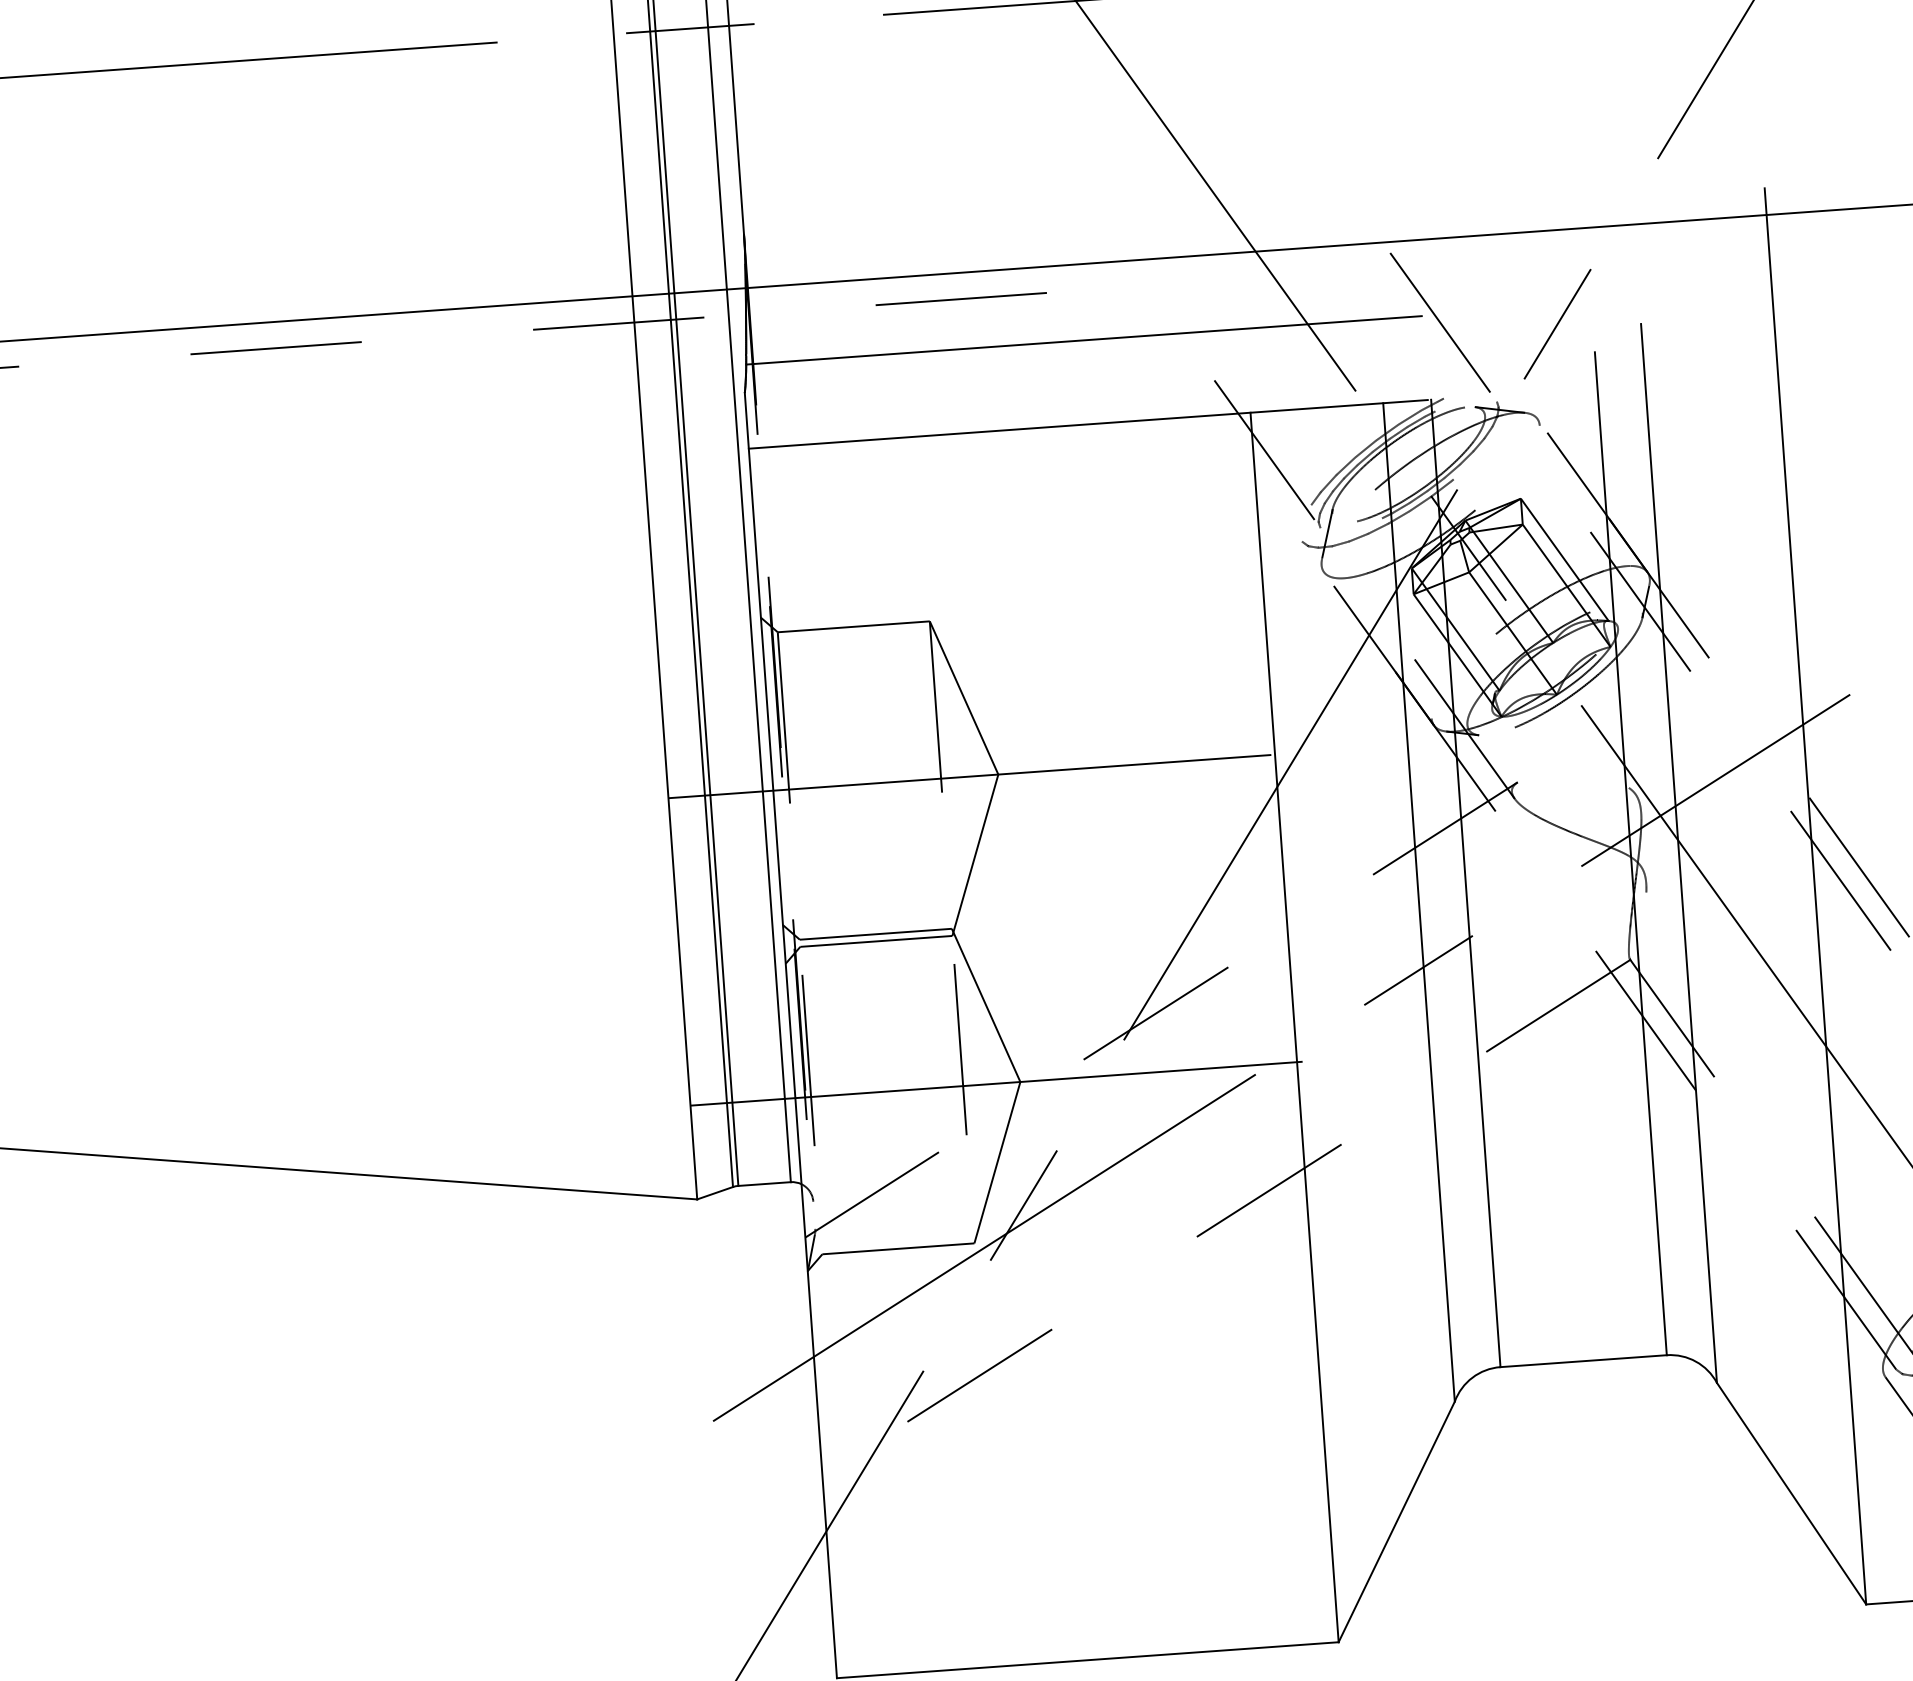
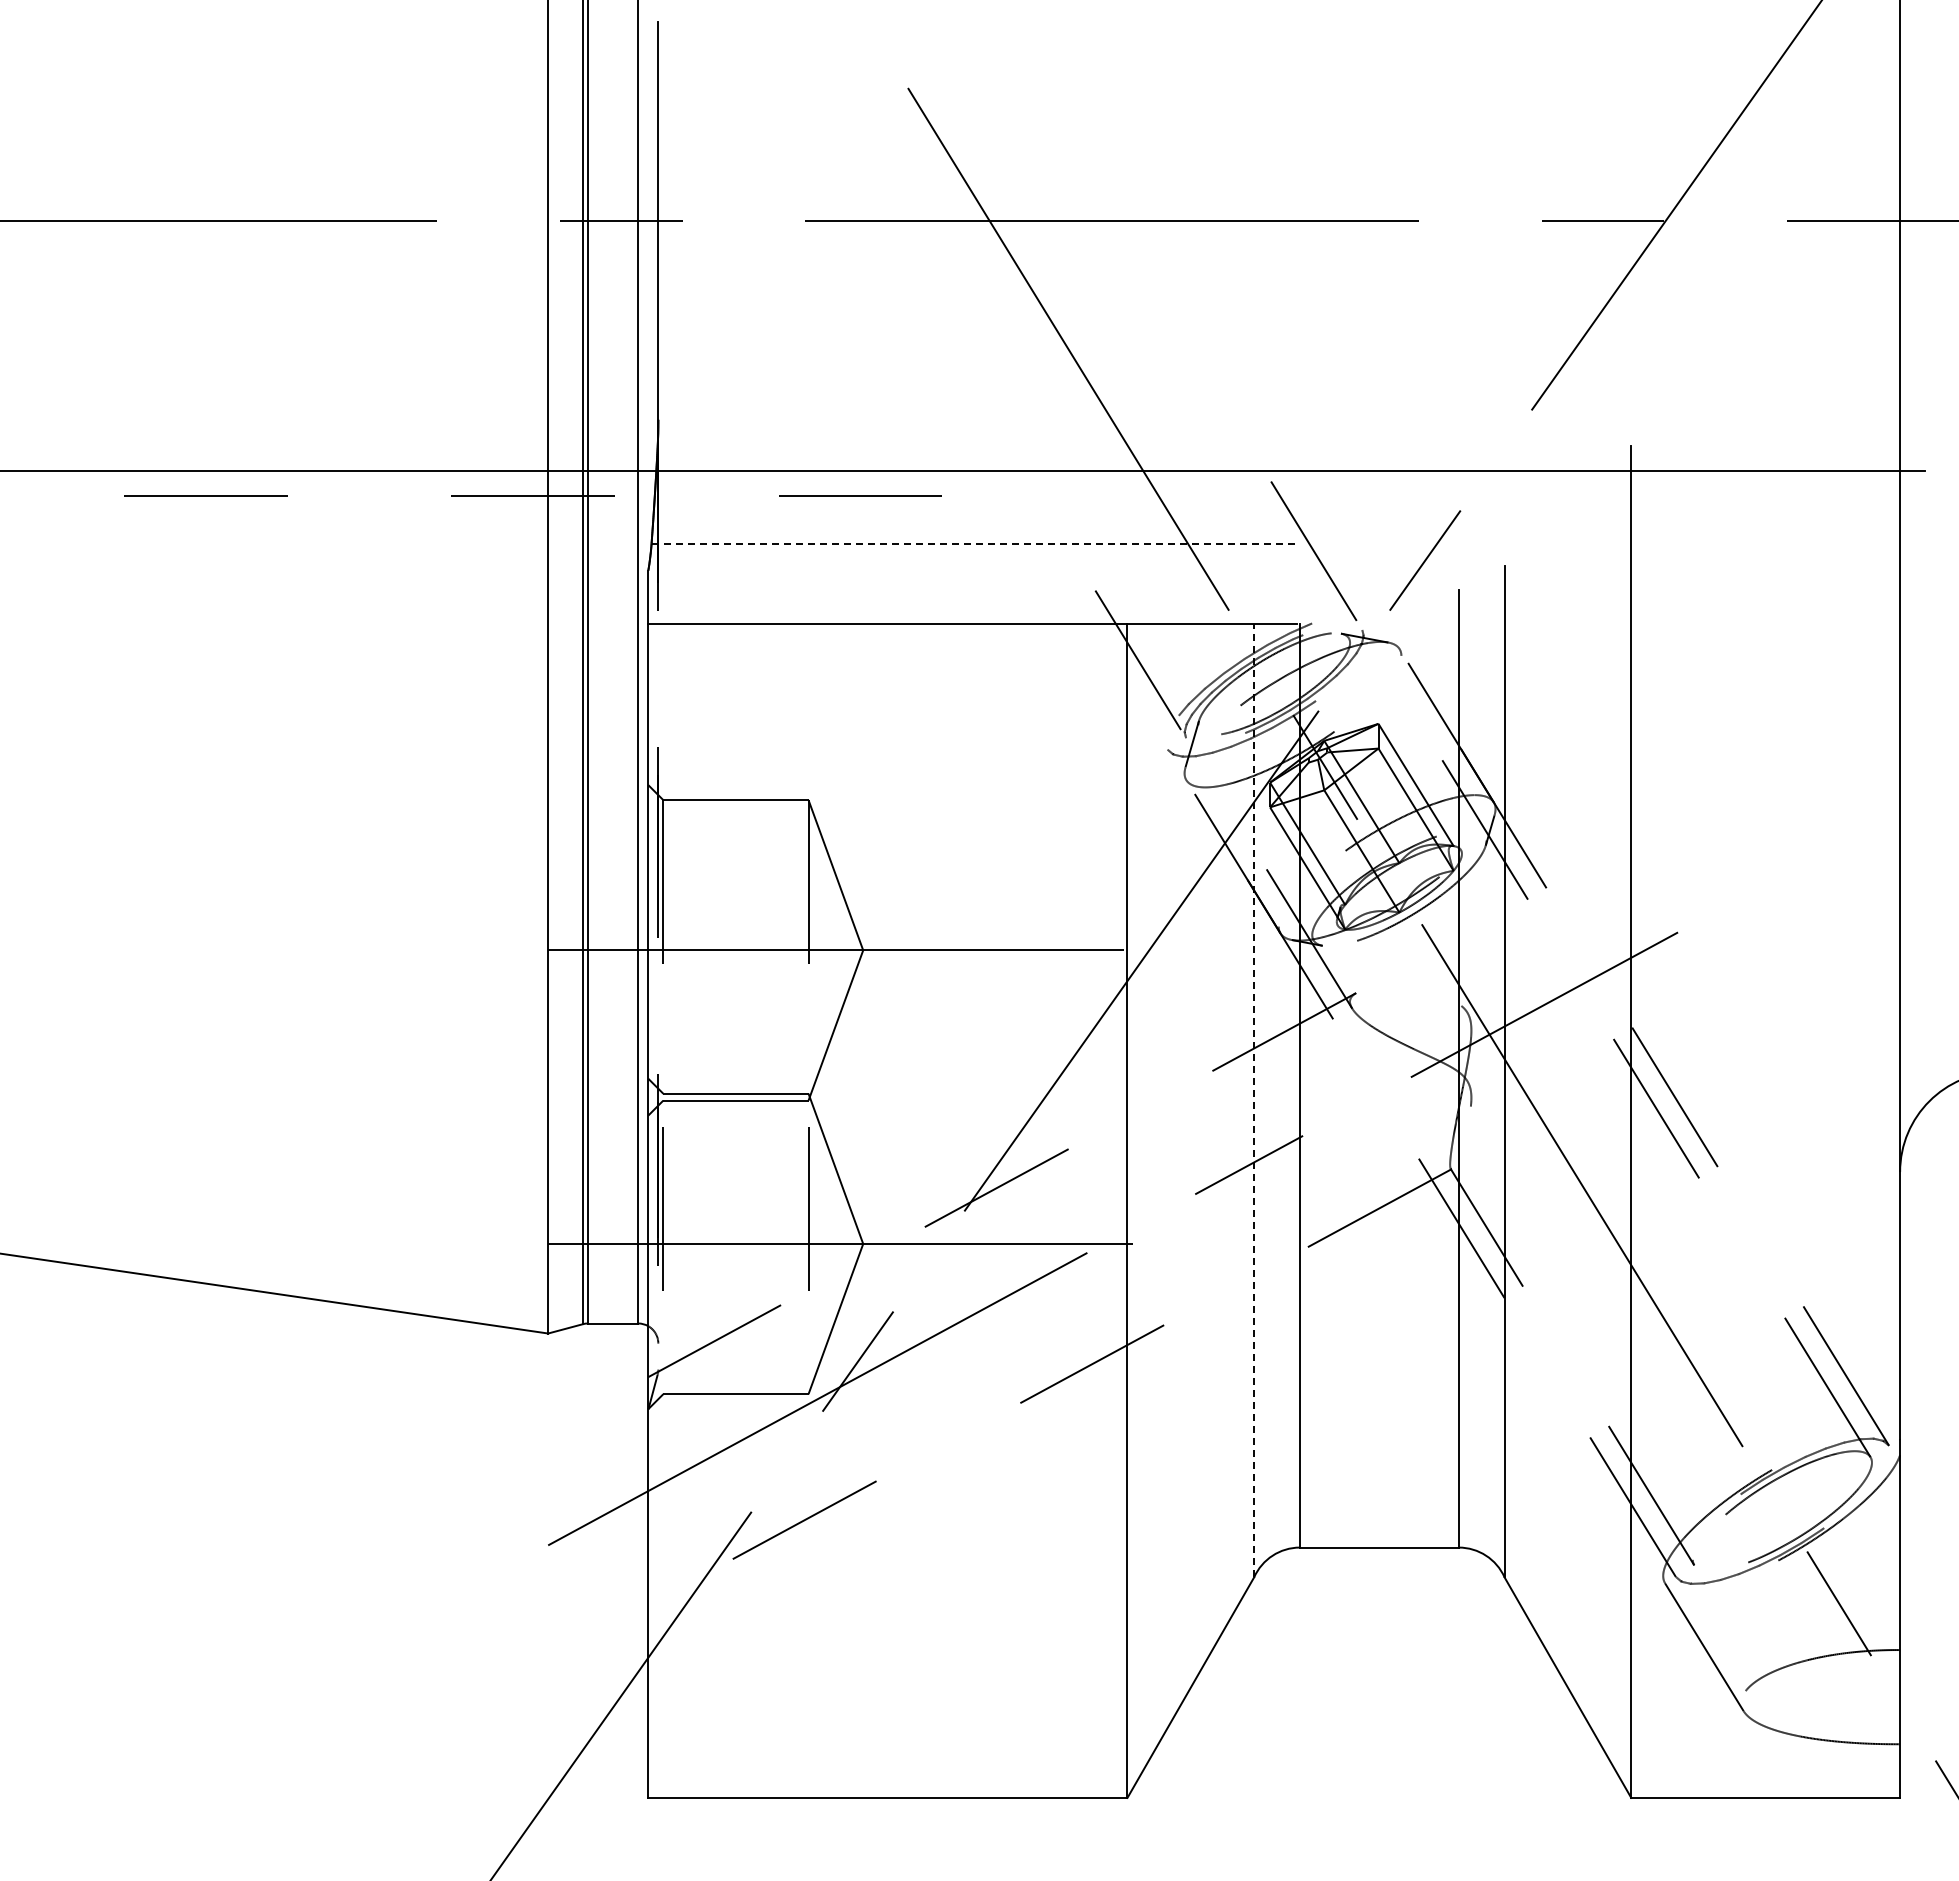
line: (1084, 340) -> (974, 543), solid -> dashed
line: (1419, 902) -> (1254, 1100), solid -> dashed

